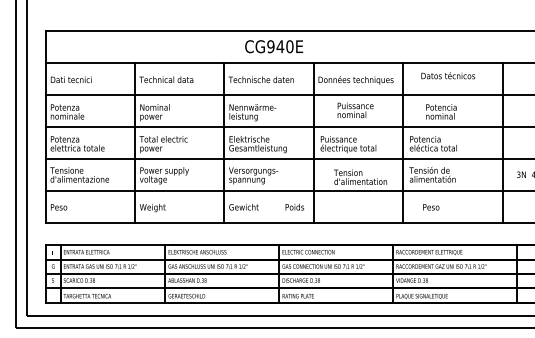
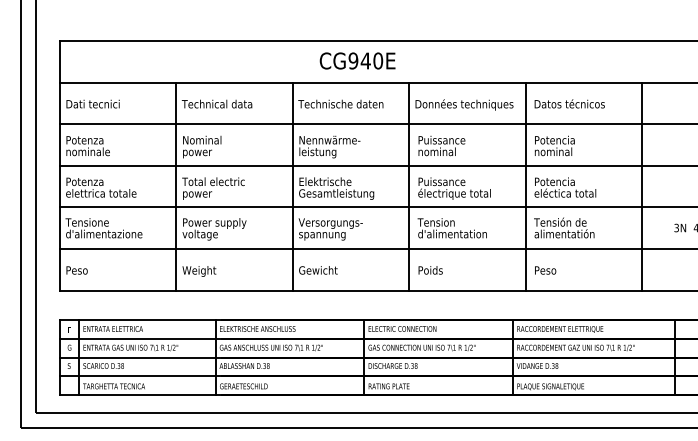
text: (448, 75) -> (569, 103), moved
text: (355, 110) -> (441, 146), moved
text: (441, 111) -> (554, 145), moved
line: (502, 142) -> (641, 186), moved
text: (359, 177) -> (451, 228), moved
text: (294, 207) -> (430, 270), moved
text: (431, 207) -> (545, 270), moved

